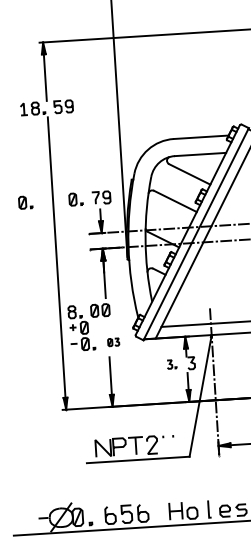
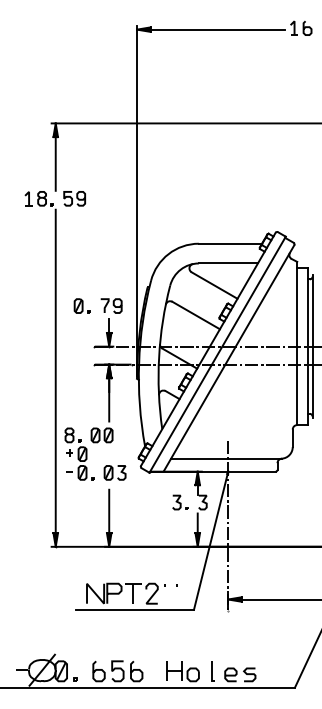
part: (25, 202) -> (23, 305), removed
part: (113, 342) -> (114, 472), size x1.67
part: (172, 364) -> (180, 502), size x1.43

